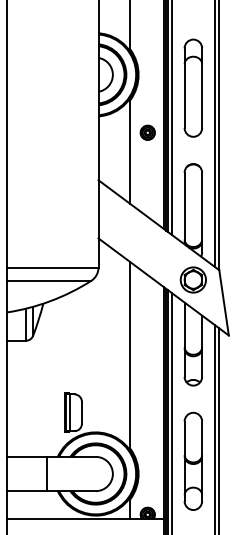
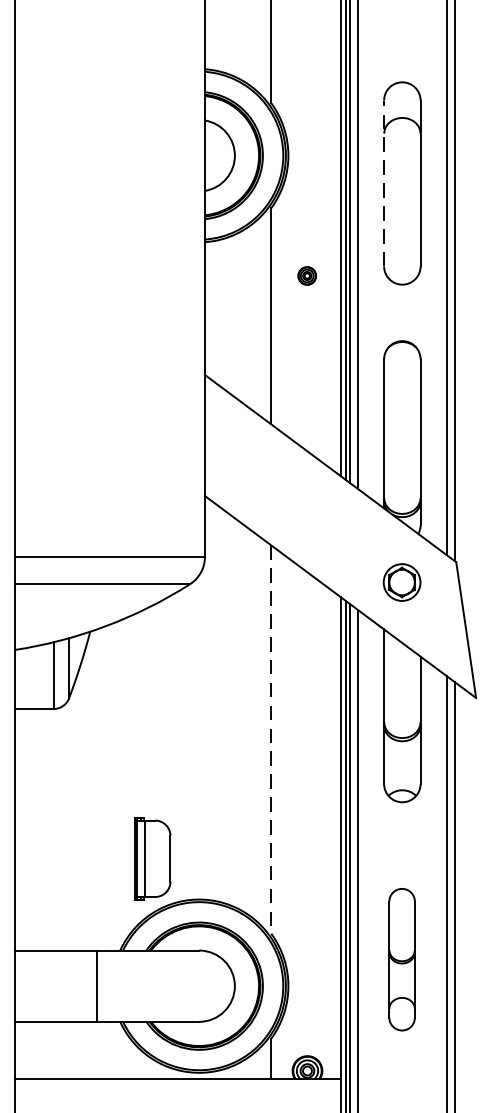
line: (184, 88) -> (383, 184), solid -> dashed
part: (147, 132) -> (306, 275), size x0.6
part: (192, 279) -> (400, 581), size x0.7
line: (130, 355) -> (271, 739), solid -> dashed
part: (192, 460) -> (400, 958), size x0.7

